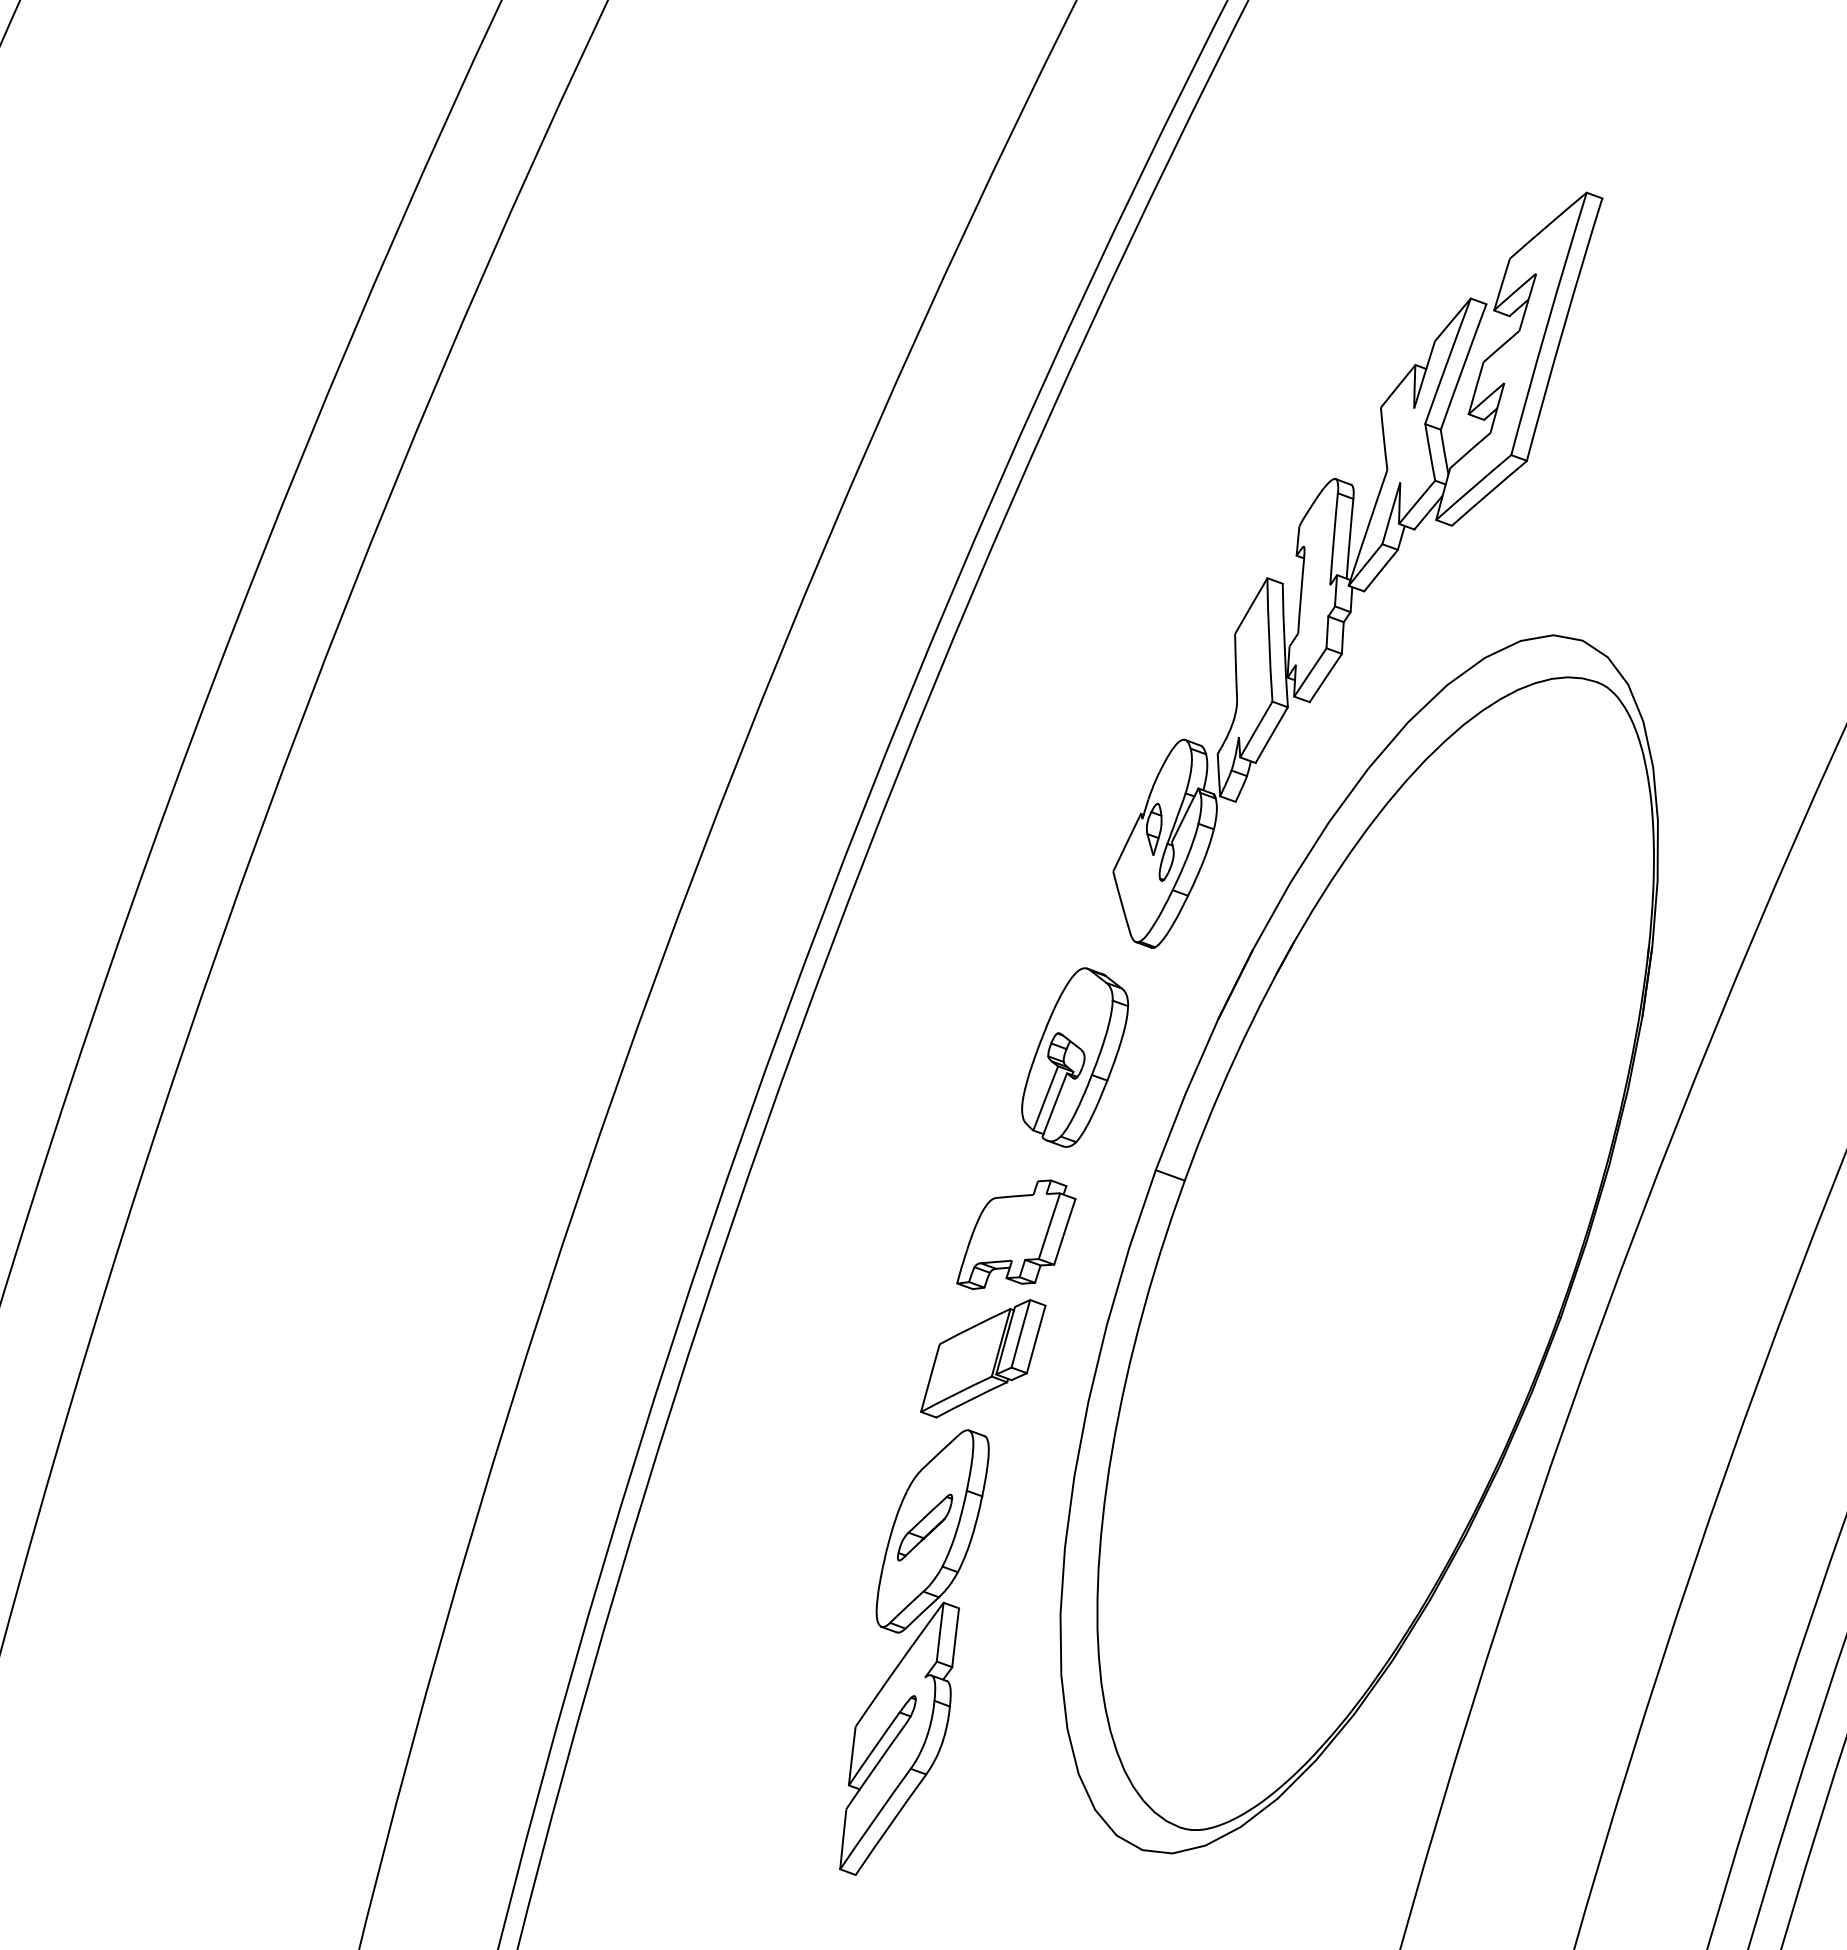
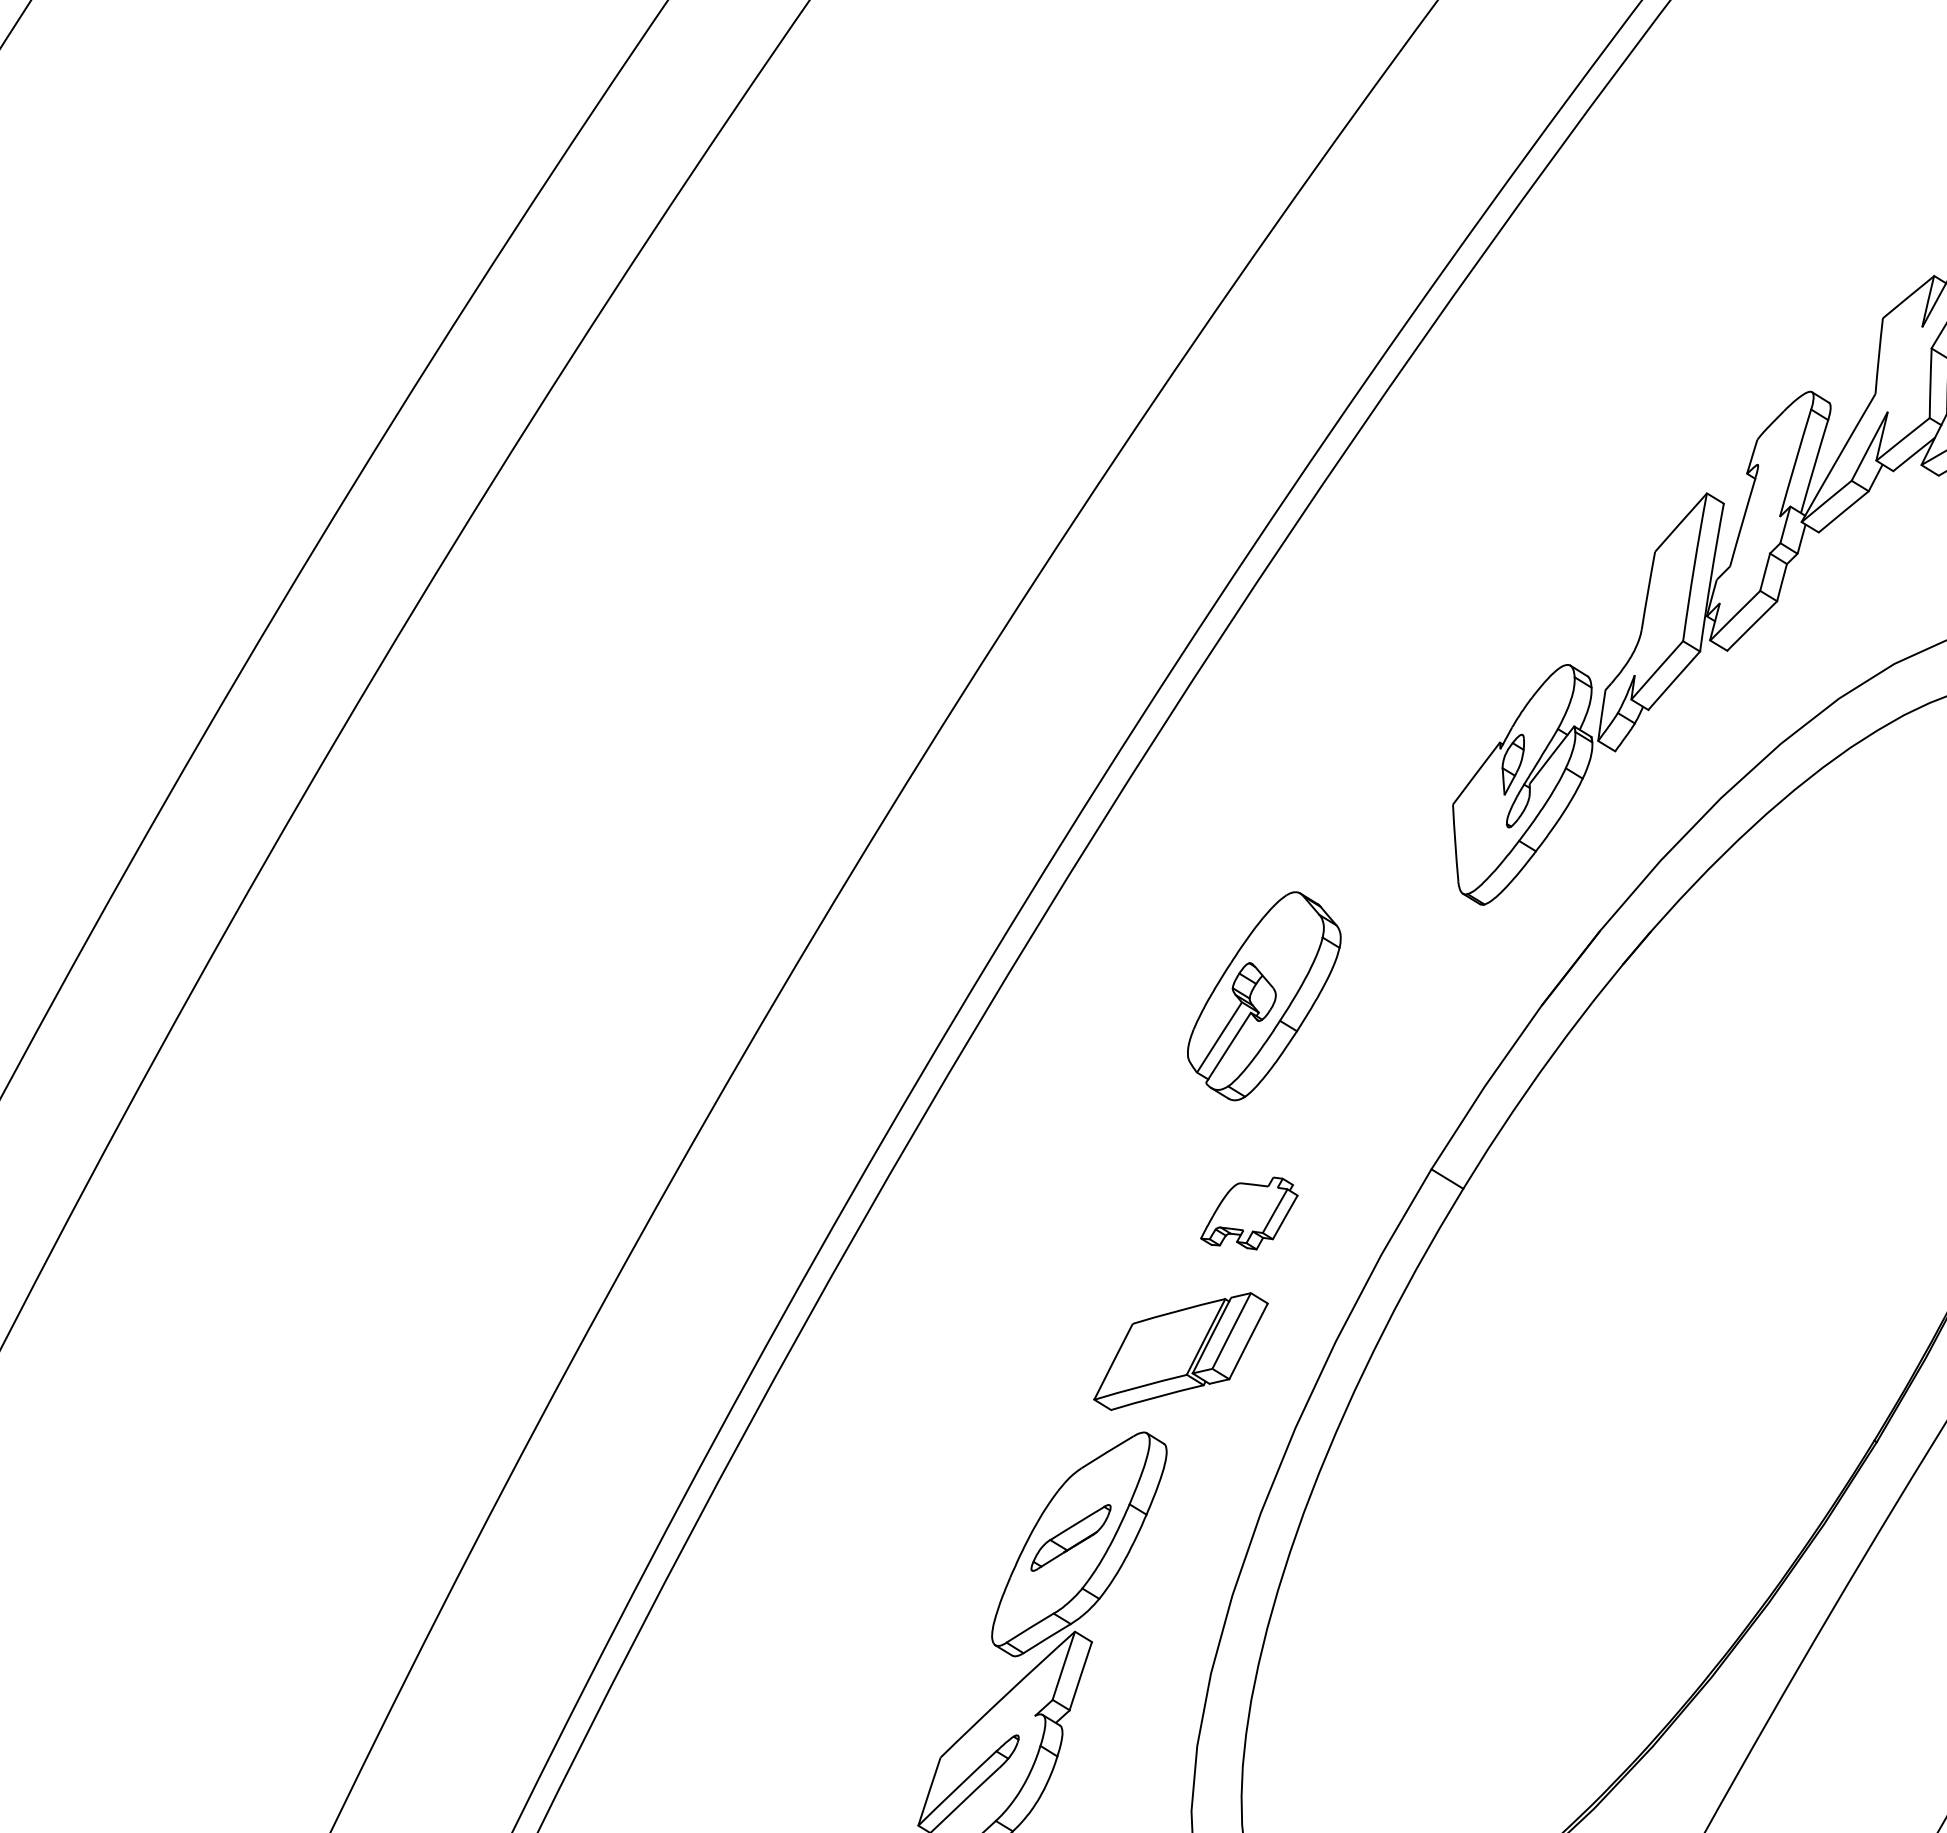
part: (1075, 1057) -> (1264, 996), moved
part: (1016, 1234) -> (1250, 1212), size x0.6

